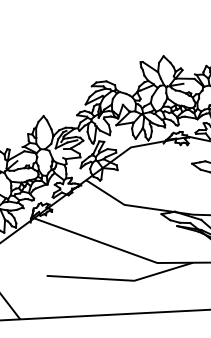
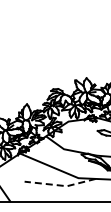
line: (123, 279) -> (61, 185), solid -> dashed

